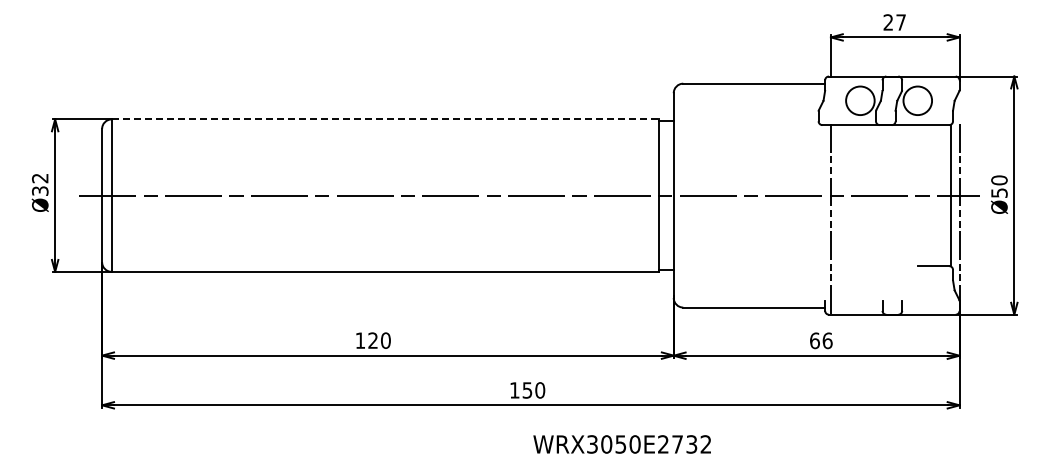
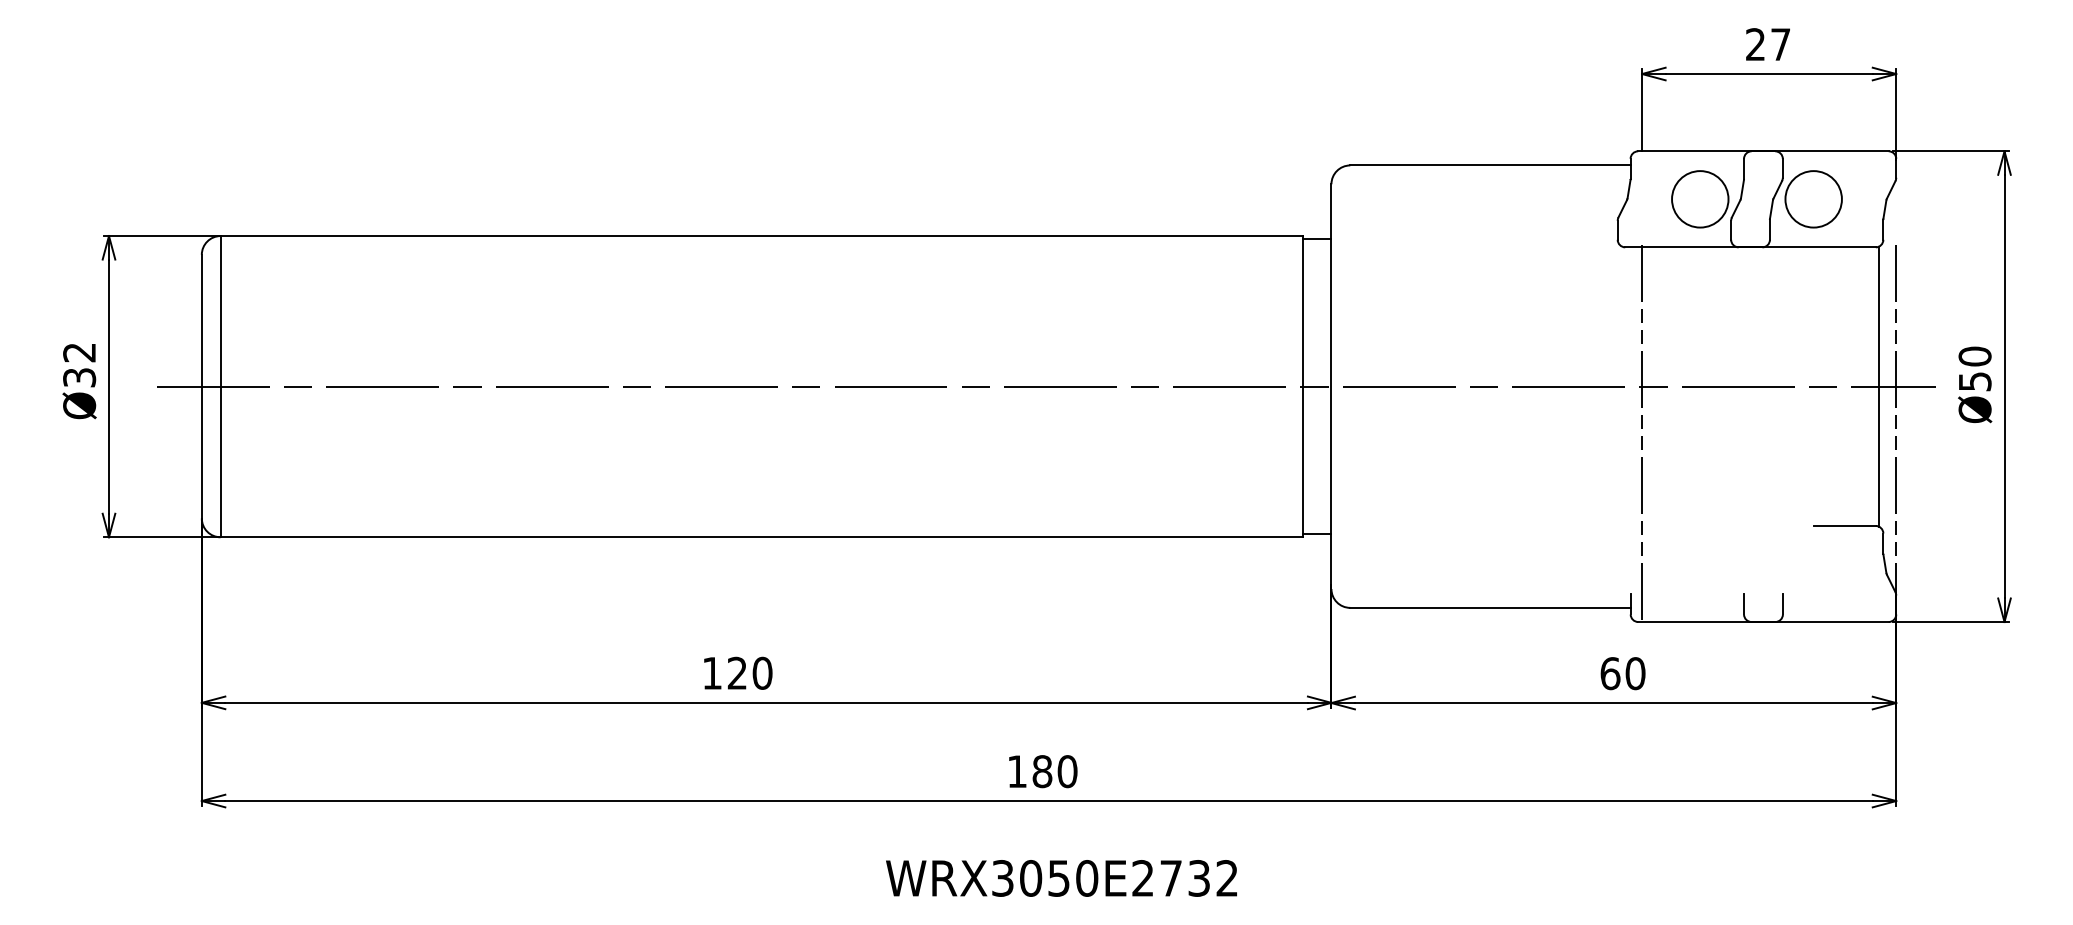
line: (385, 119) -> (761, 236), dashed -> solid
text: (827, 340) -> (1635, 672), 66 -> 60
text: (527, 390) -> (1042, 771), 150 -> 180
text: (621, 444) -> (1060, 878), moved

